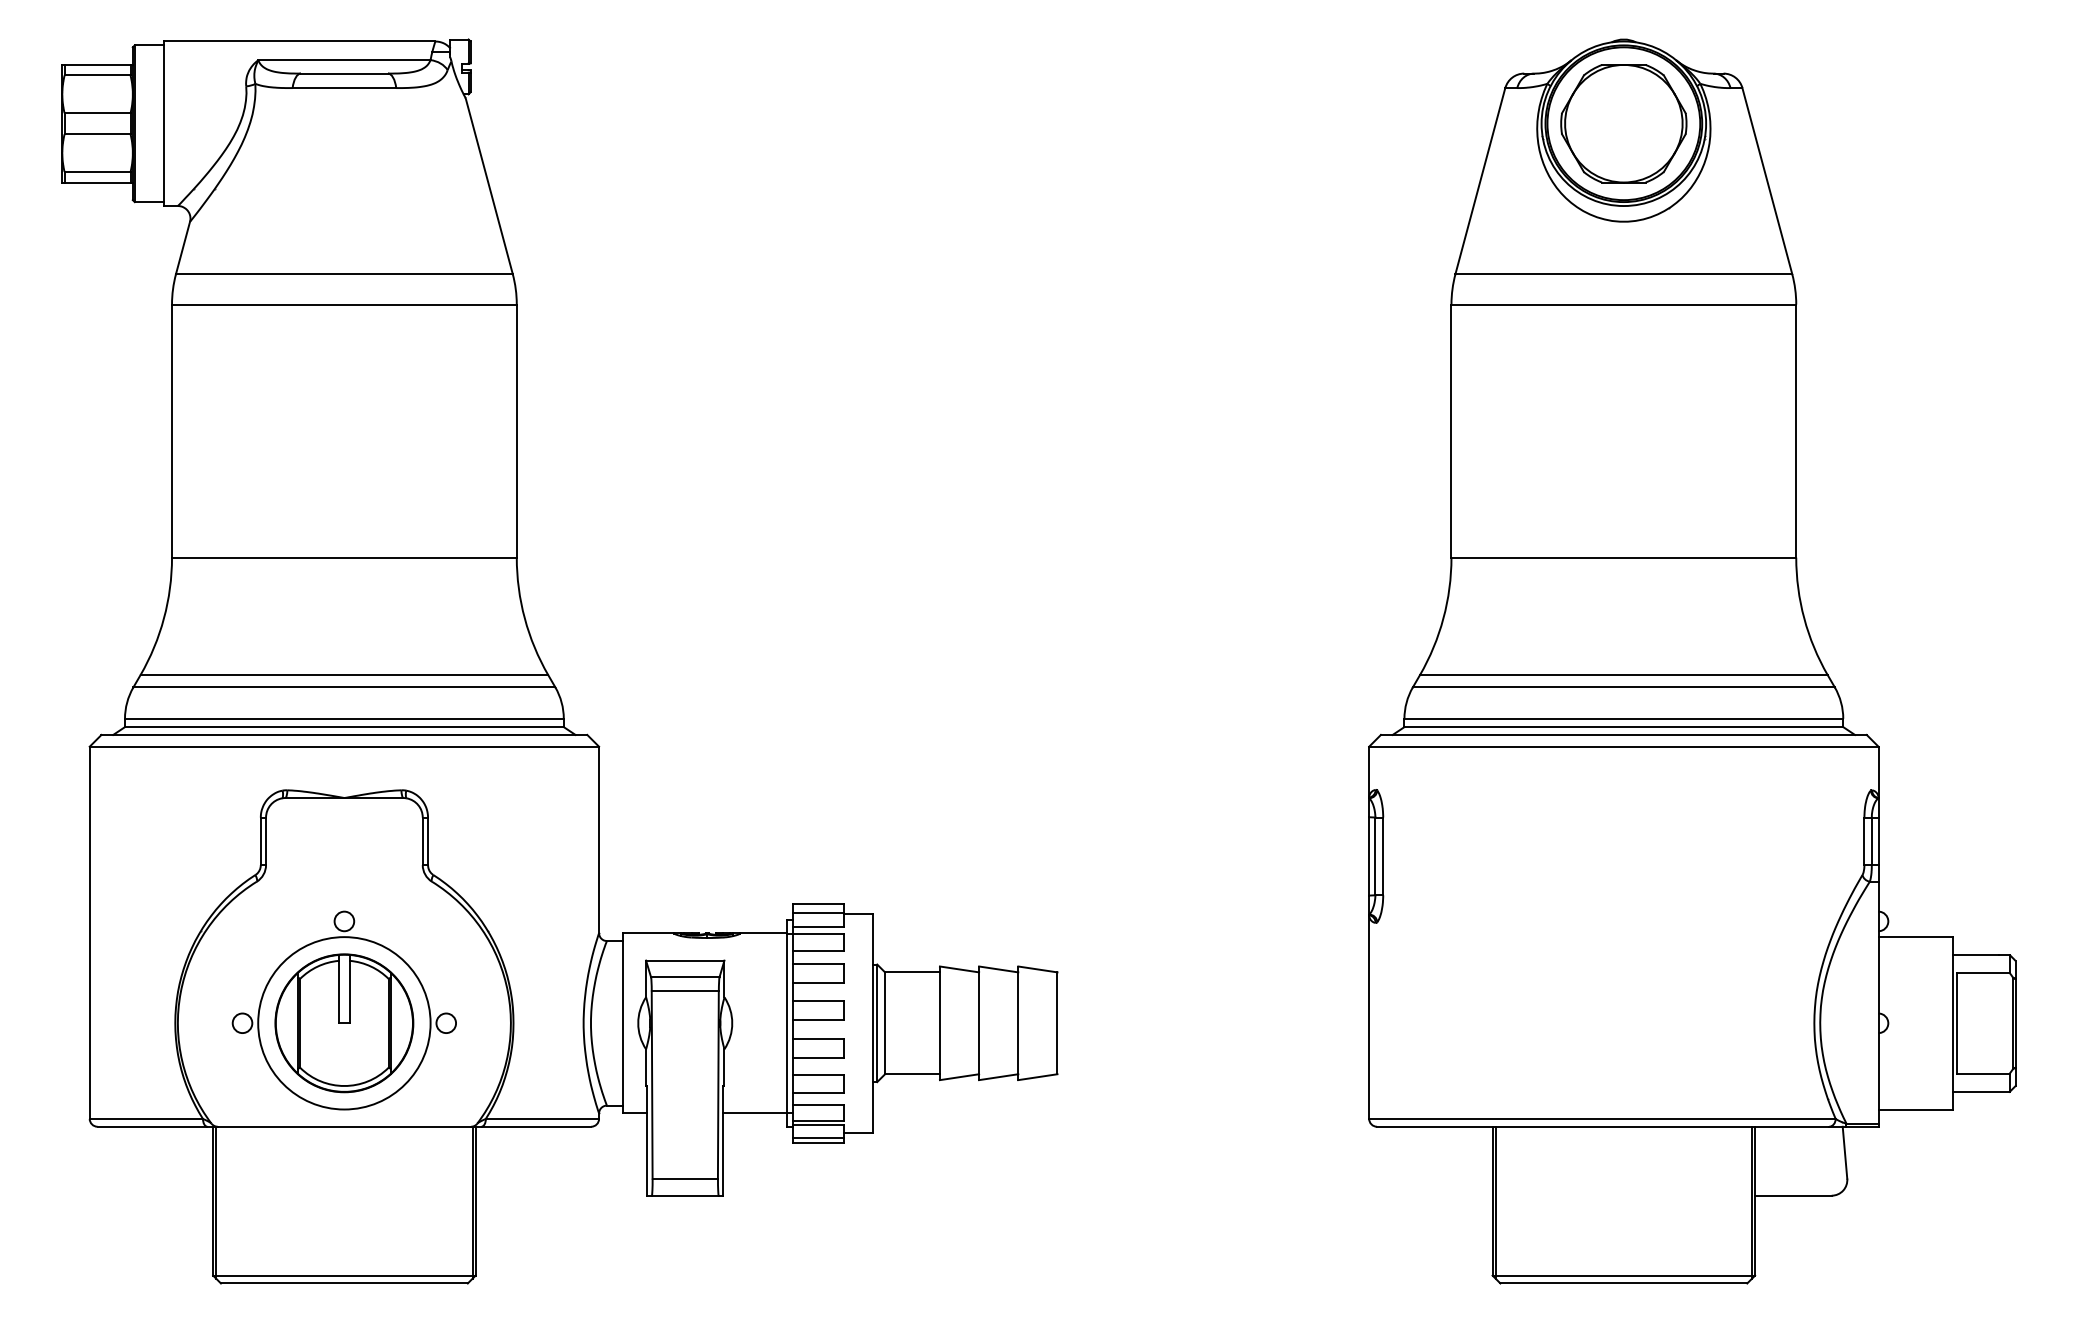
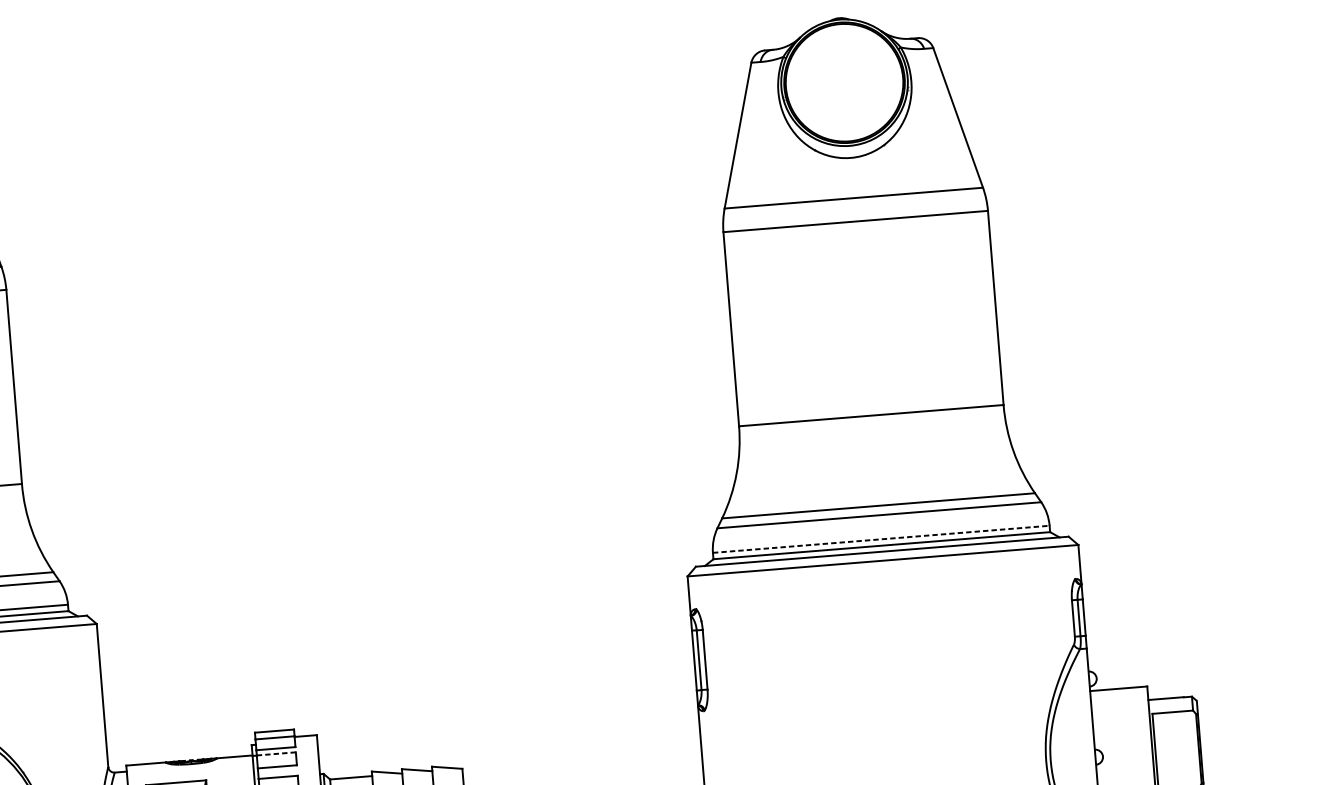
part: (1623, 123) -> (844, 82), removed
line: (1624, 718) -> (881, 539), solid -> dashed
line: (817, 933) -> (275, 753), solid -> dashed

